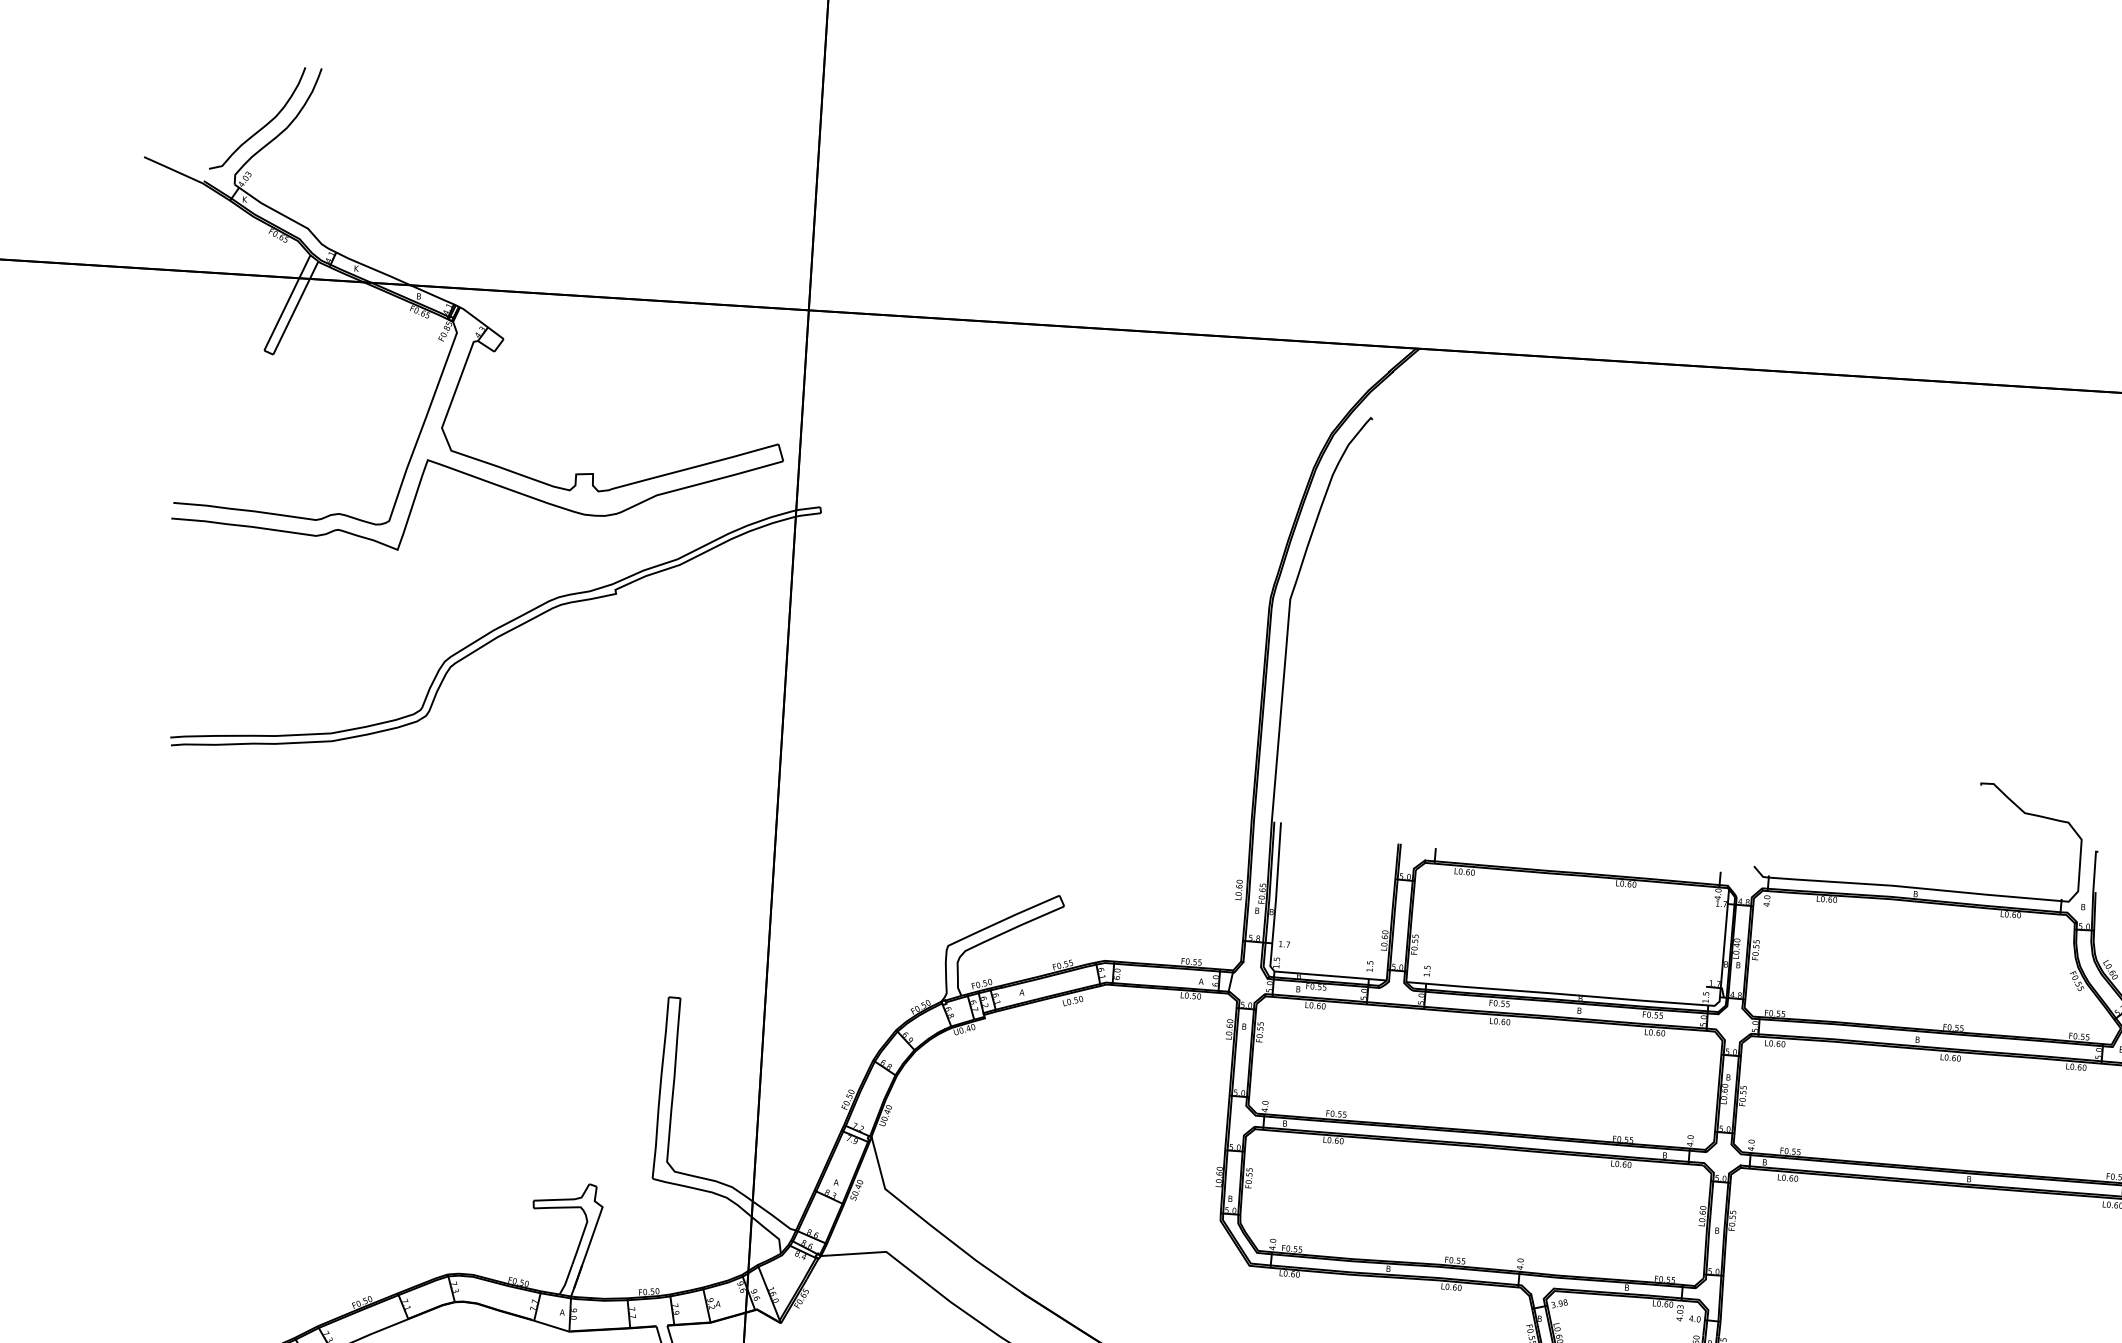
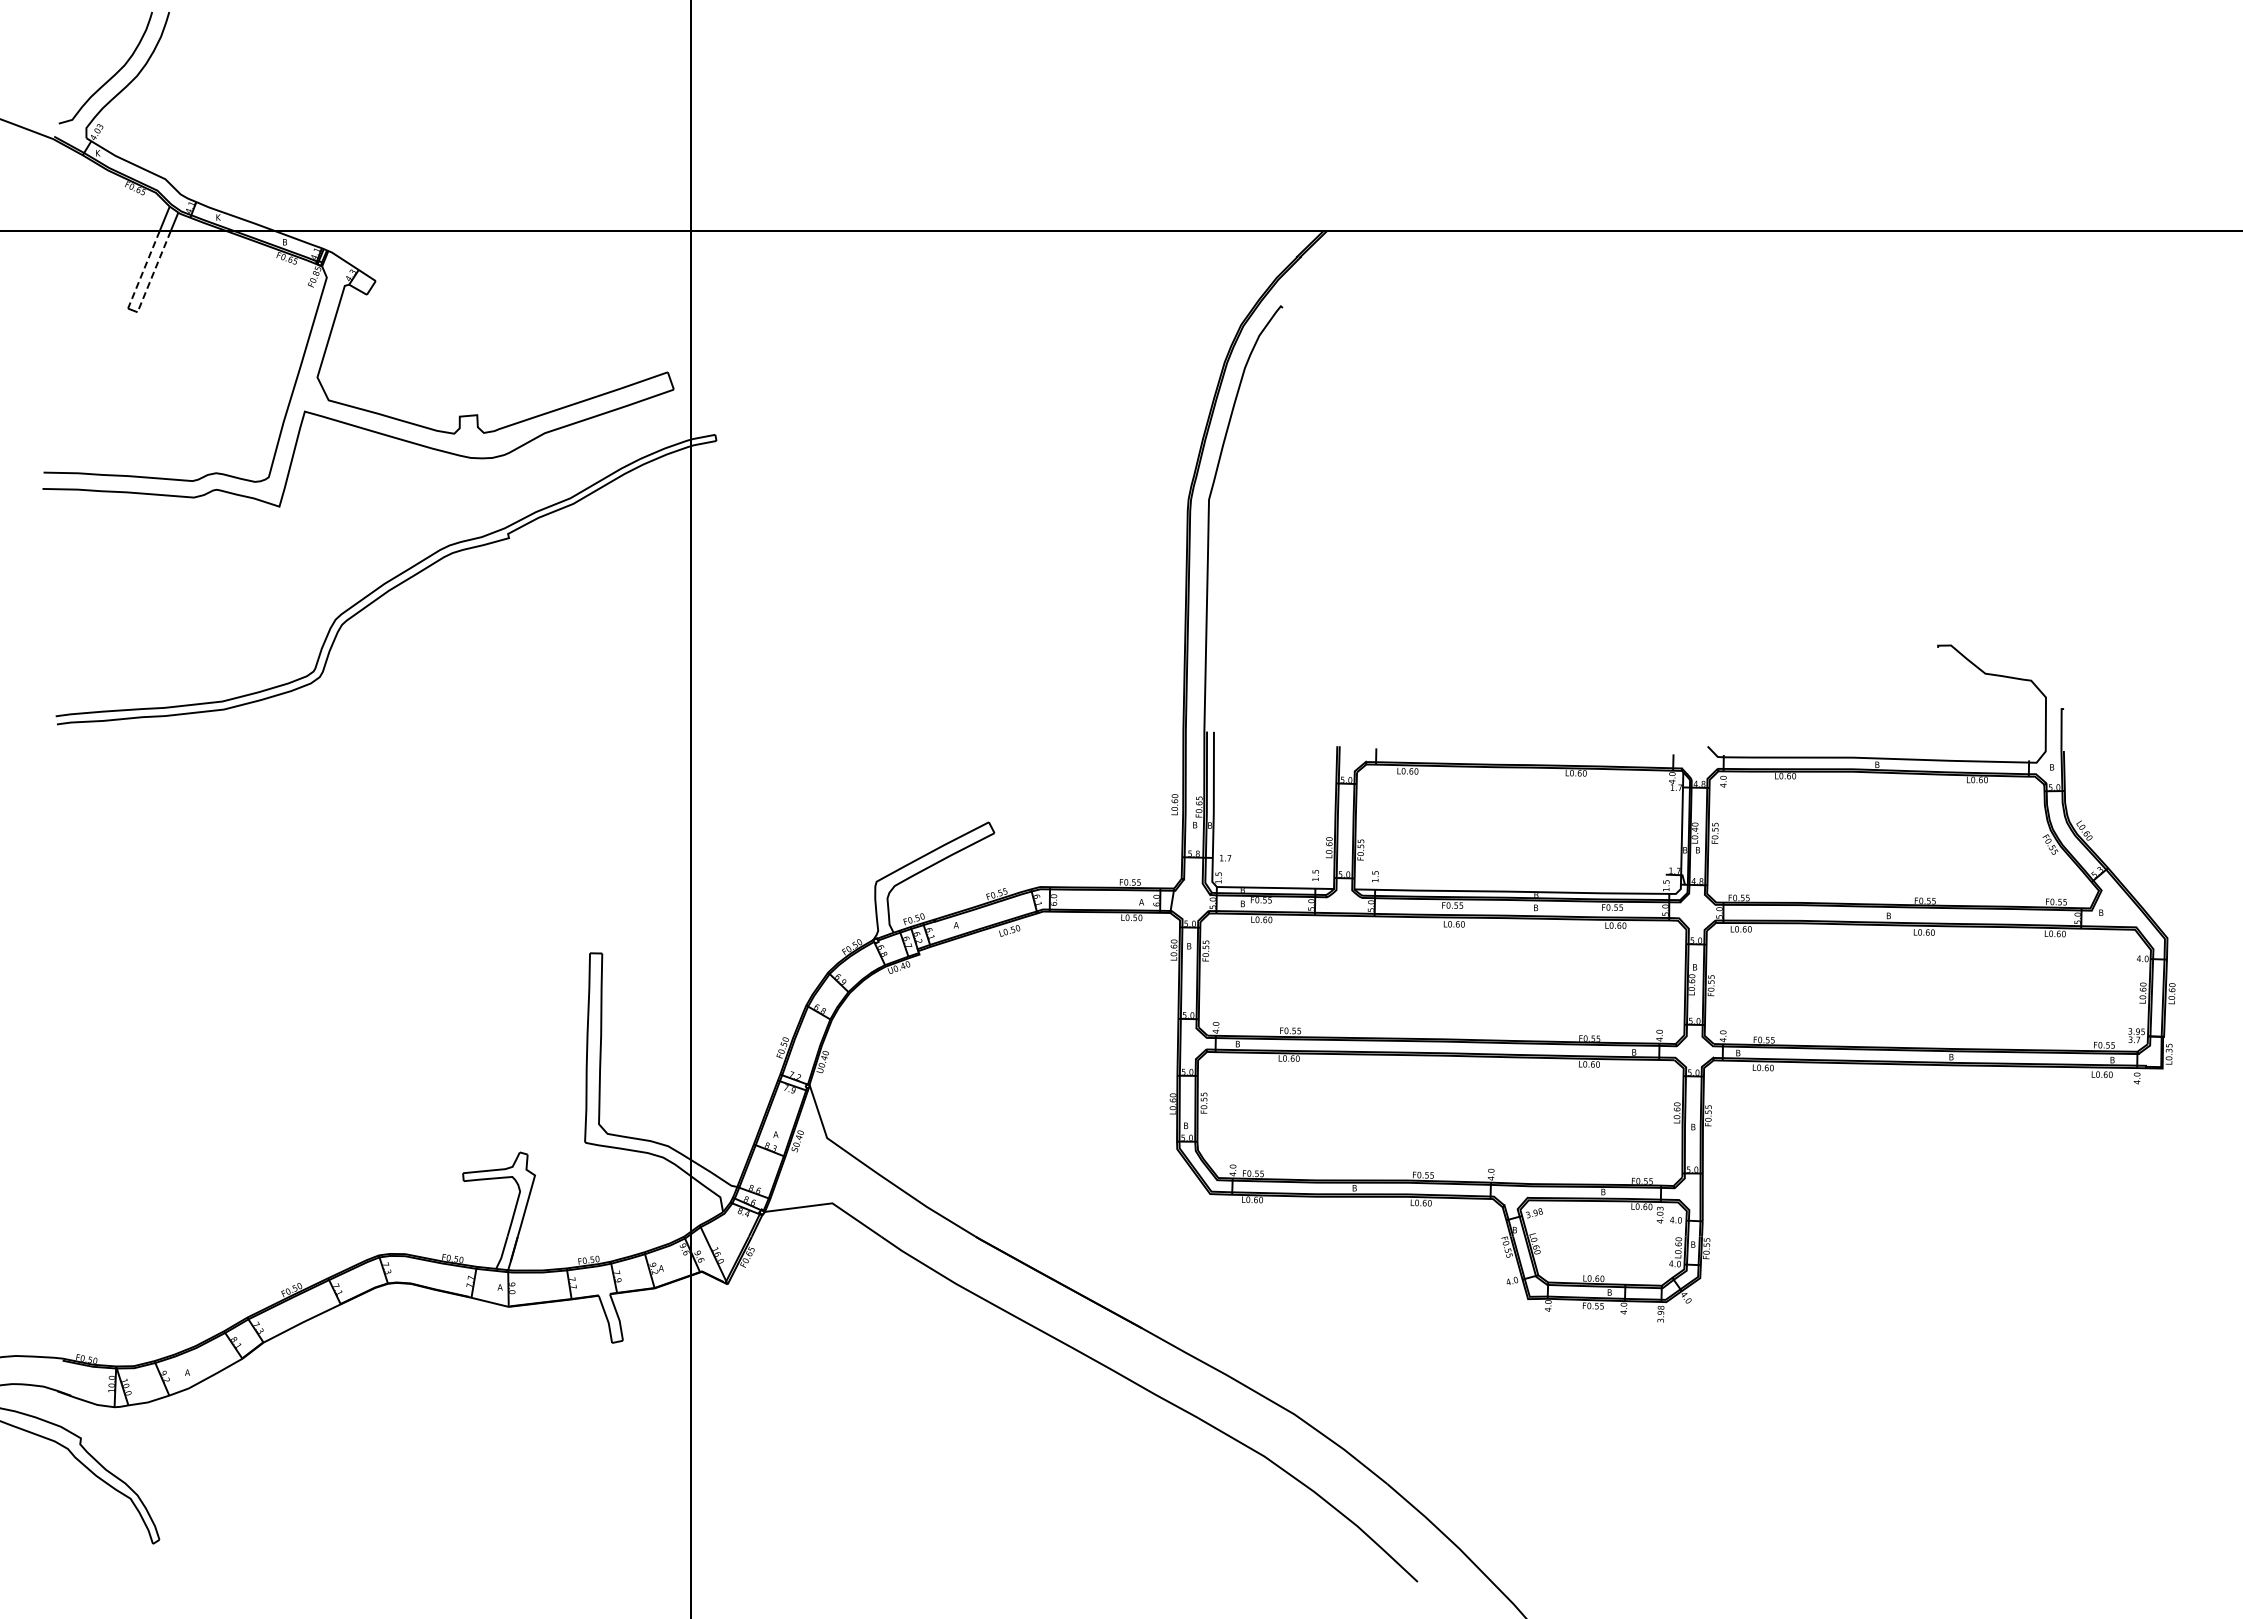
line: (281, 313) -> (143, 269), solid -> dashed
line: (291, 316) -> (154, 271), solid -> dashed

